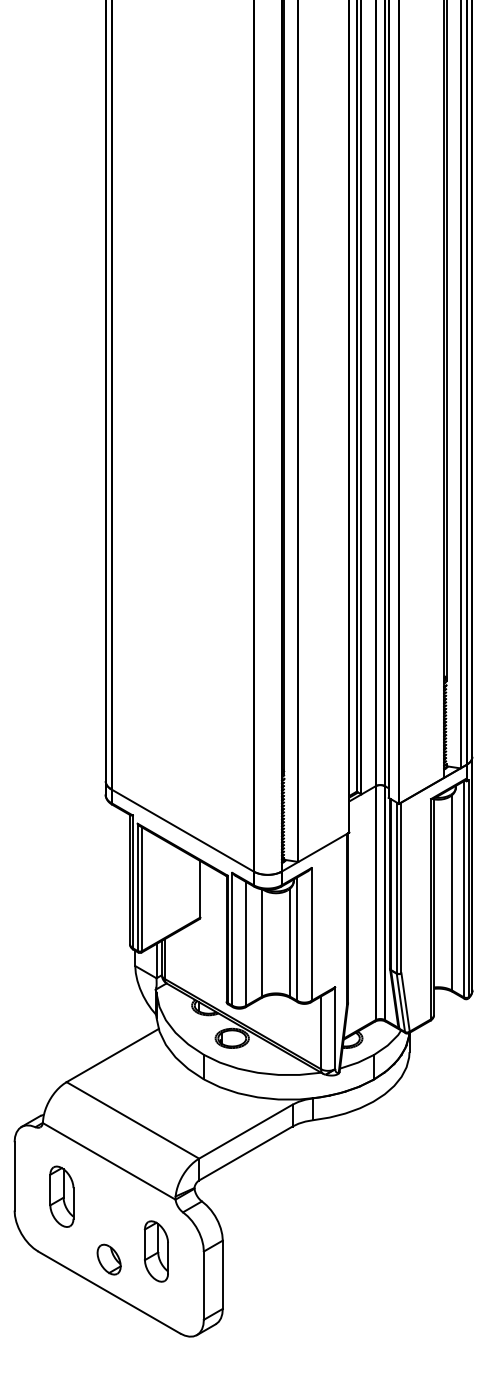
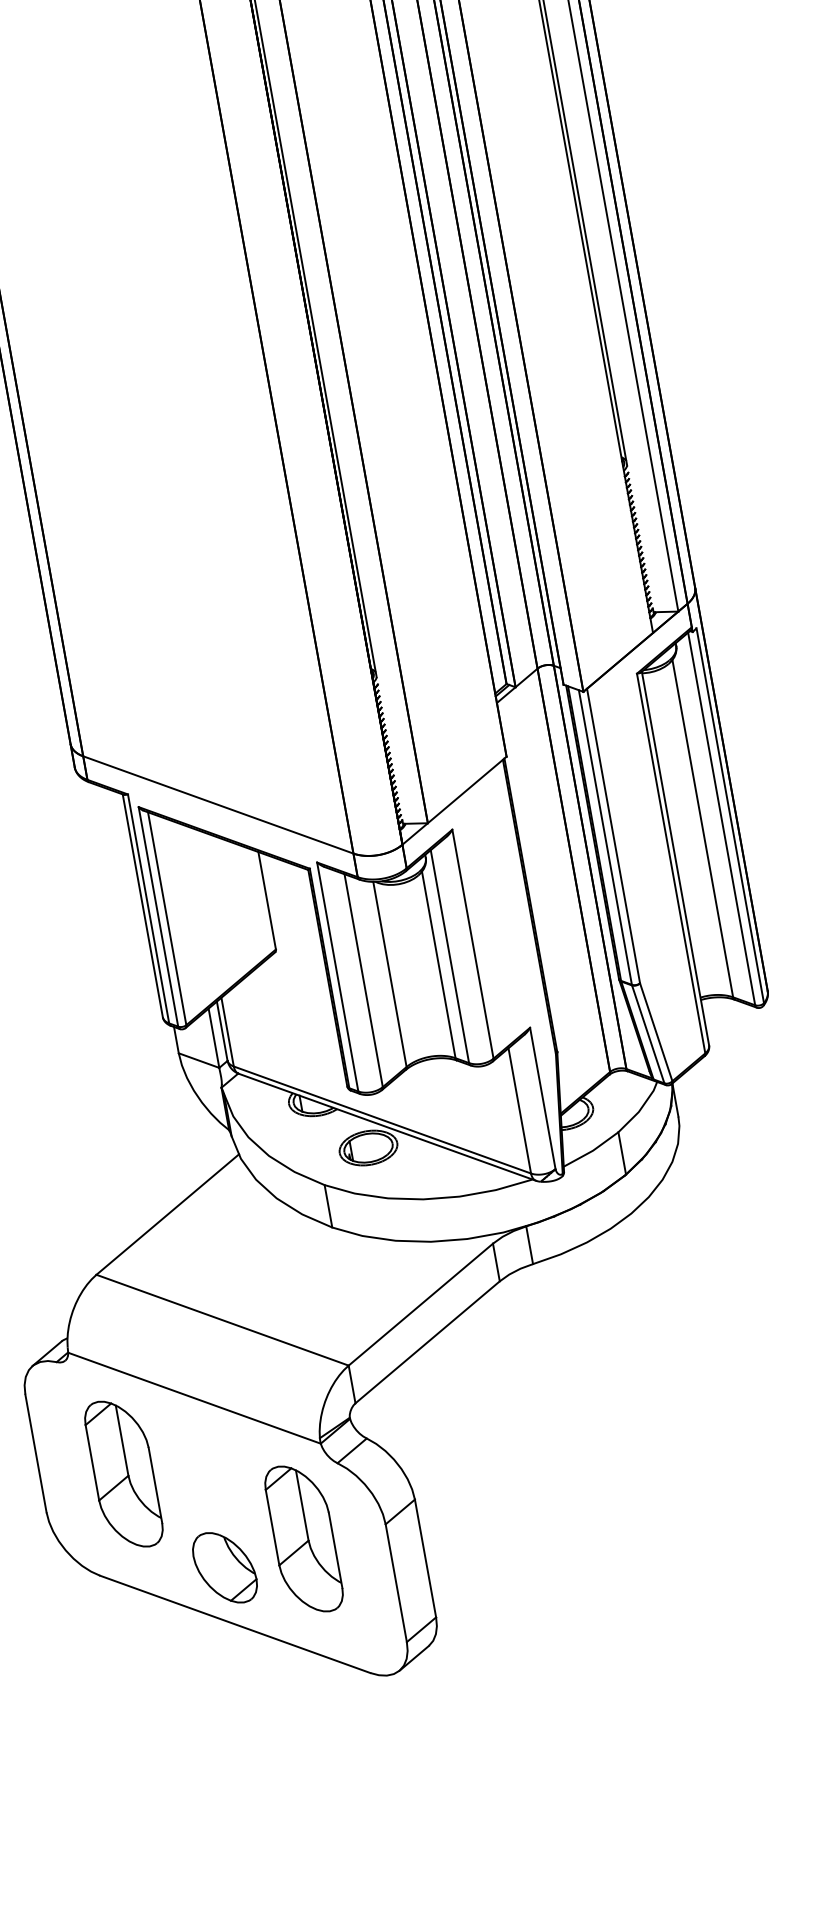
part: (61, 1196) -> (123, 1473), size x1.43
part: (156, 1251) -> (303, 1538), size x1.43
part: (108, 1259) -> (223, 1567), size x1.43

